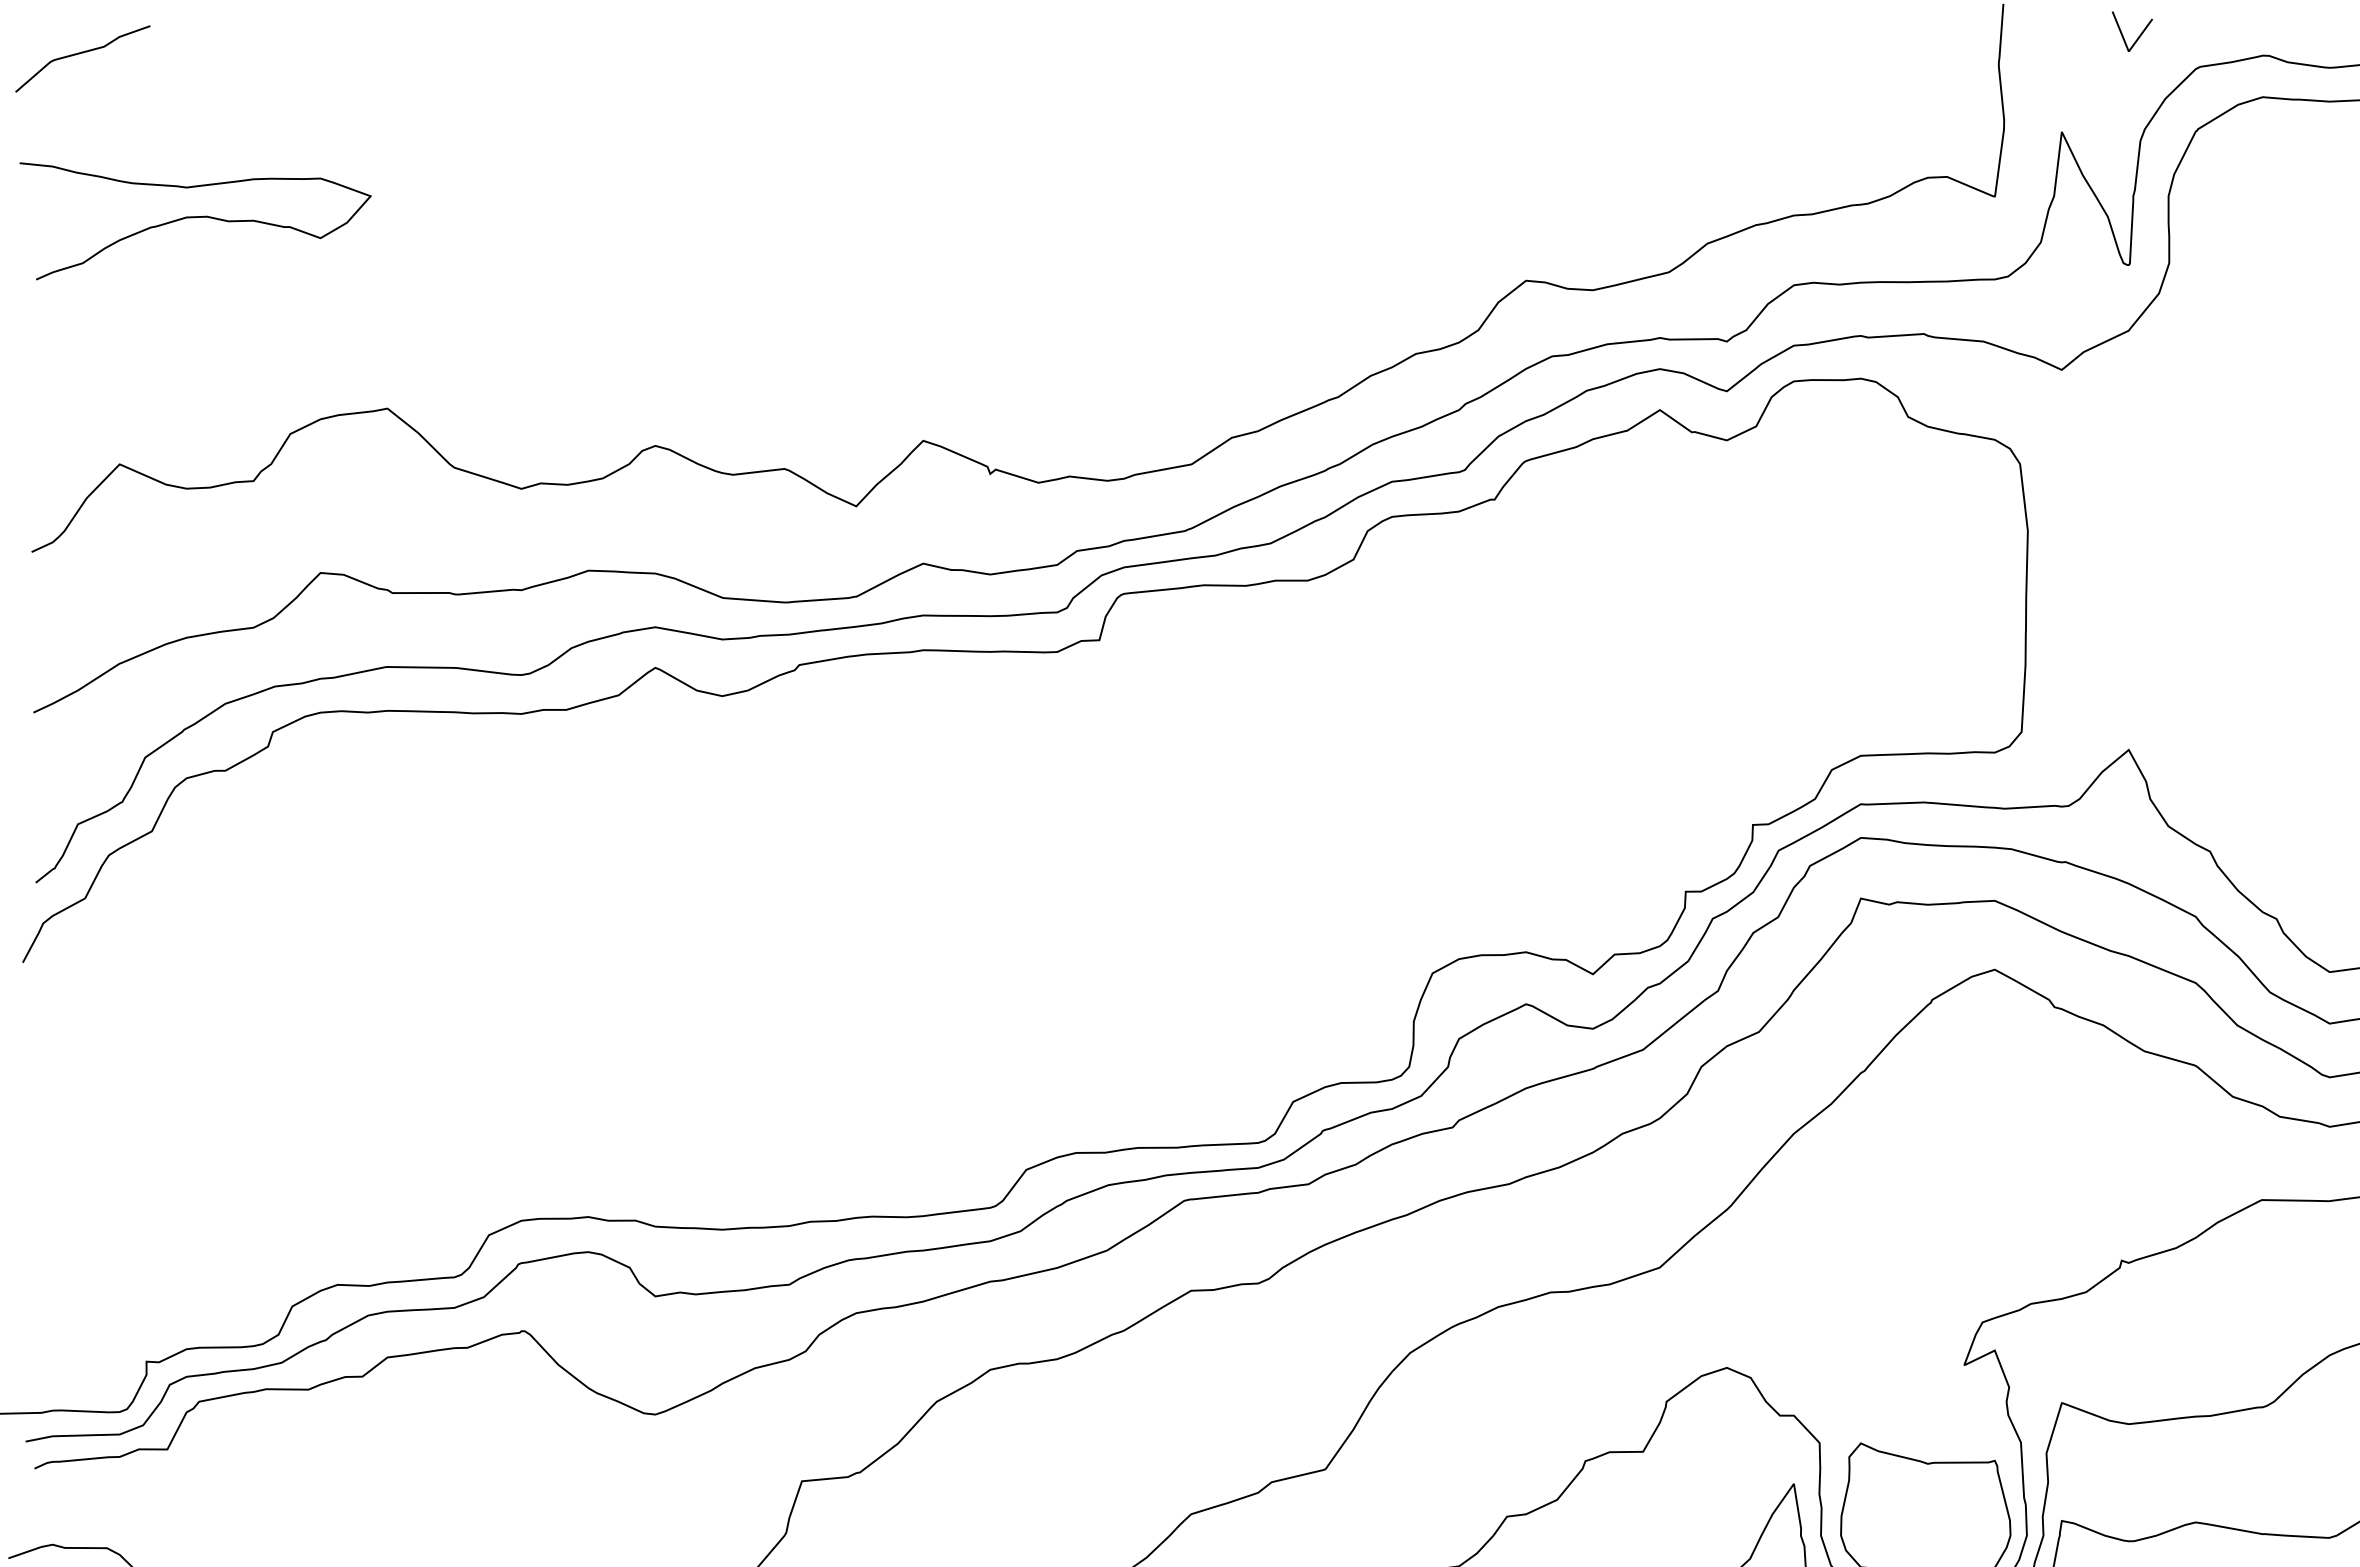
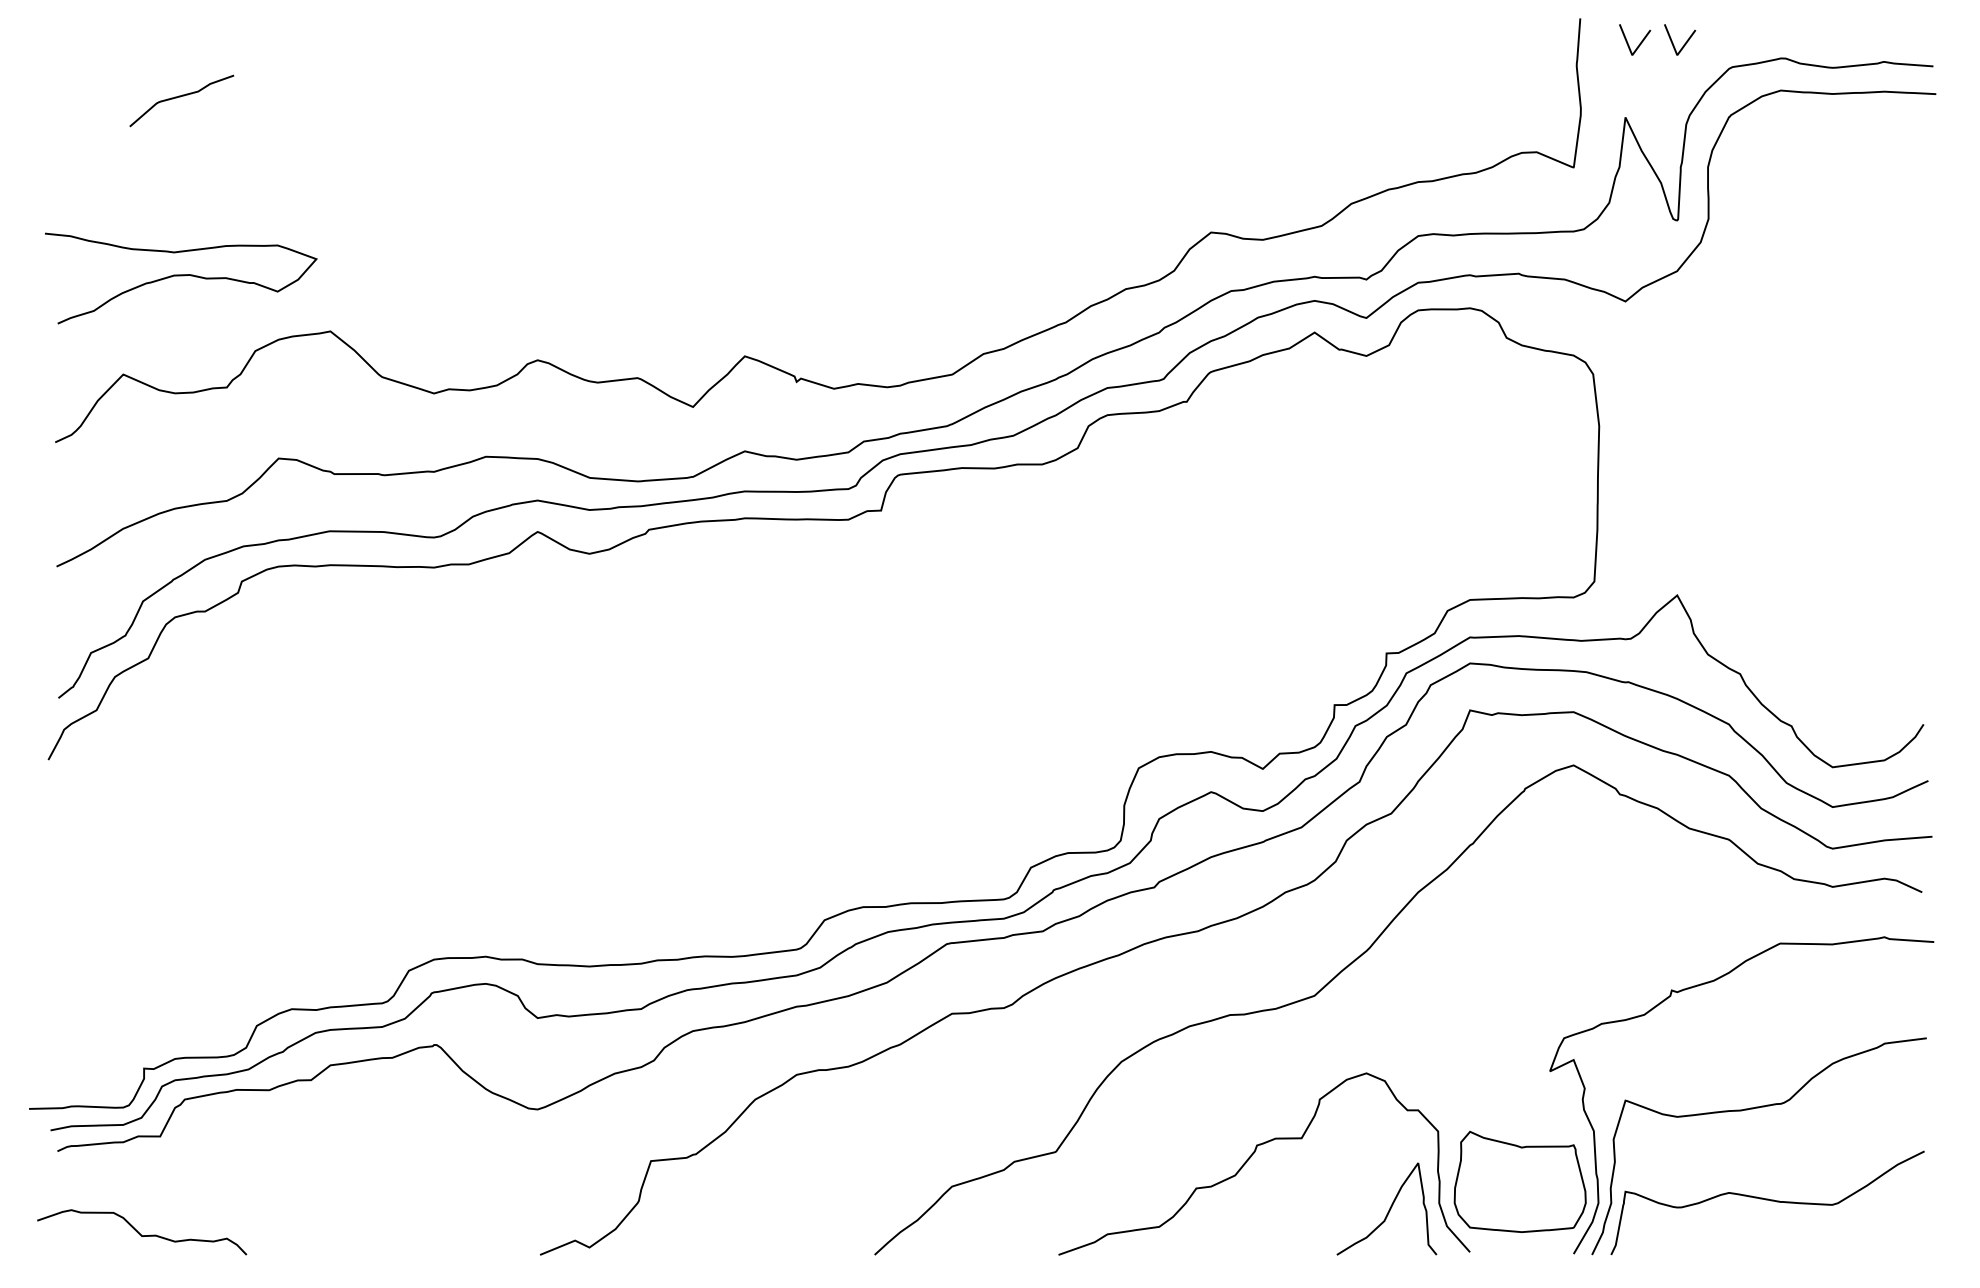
line: (2079, 36) -> (1639, 43), added
curve: (81, 54) -> (180, 97), moved
curve: (196, 218) -> (181, 276), moved

